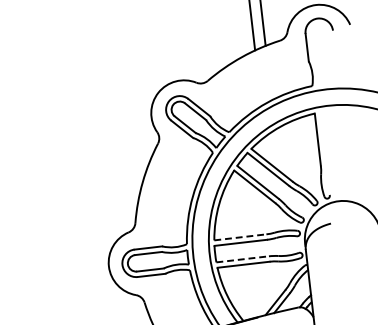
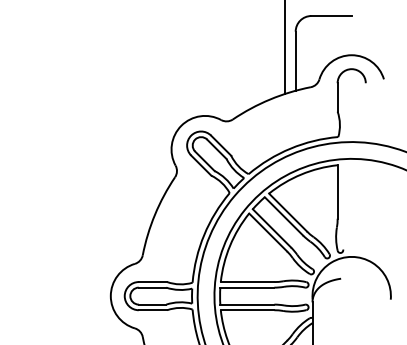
line: (240, 237) -> (247, 282), dashed -> solid
line: (242, 259) -> (247, 304), dashed -> solid

